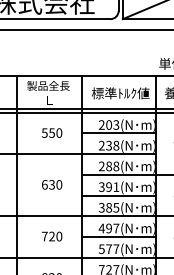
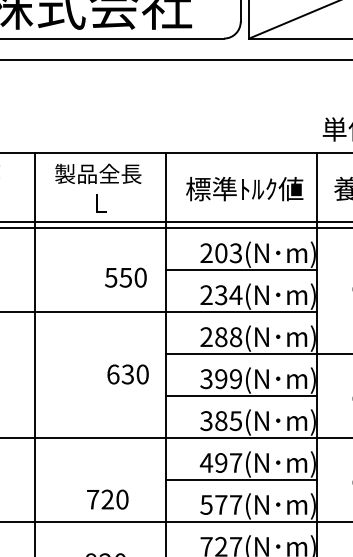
text: (51, 132) -> (124, 276), moved
text: (116, 145) -> (236, 294), 238(N -> 234(N
text: (52, 184) -> (128, 373), moved
text: (116, 186) -> (236, 377), 391(N -> 399(N
text: (52, 236) -> (108, 499), moved

